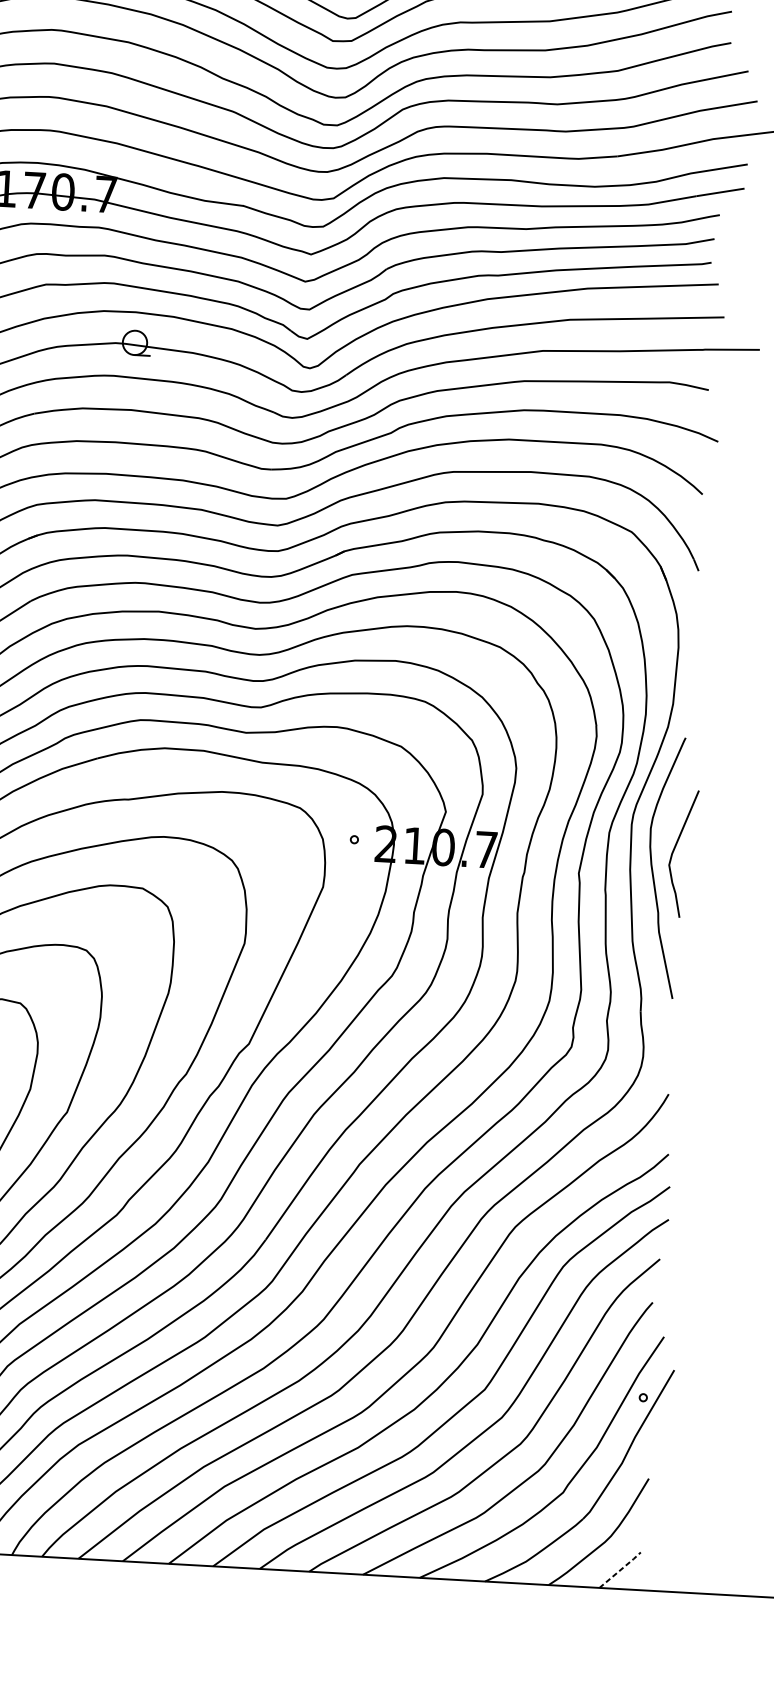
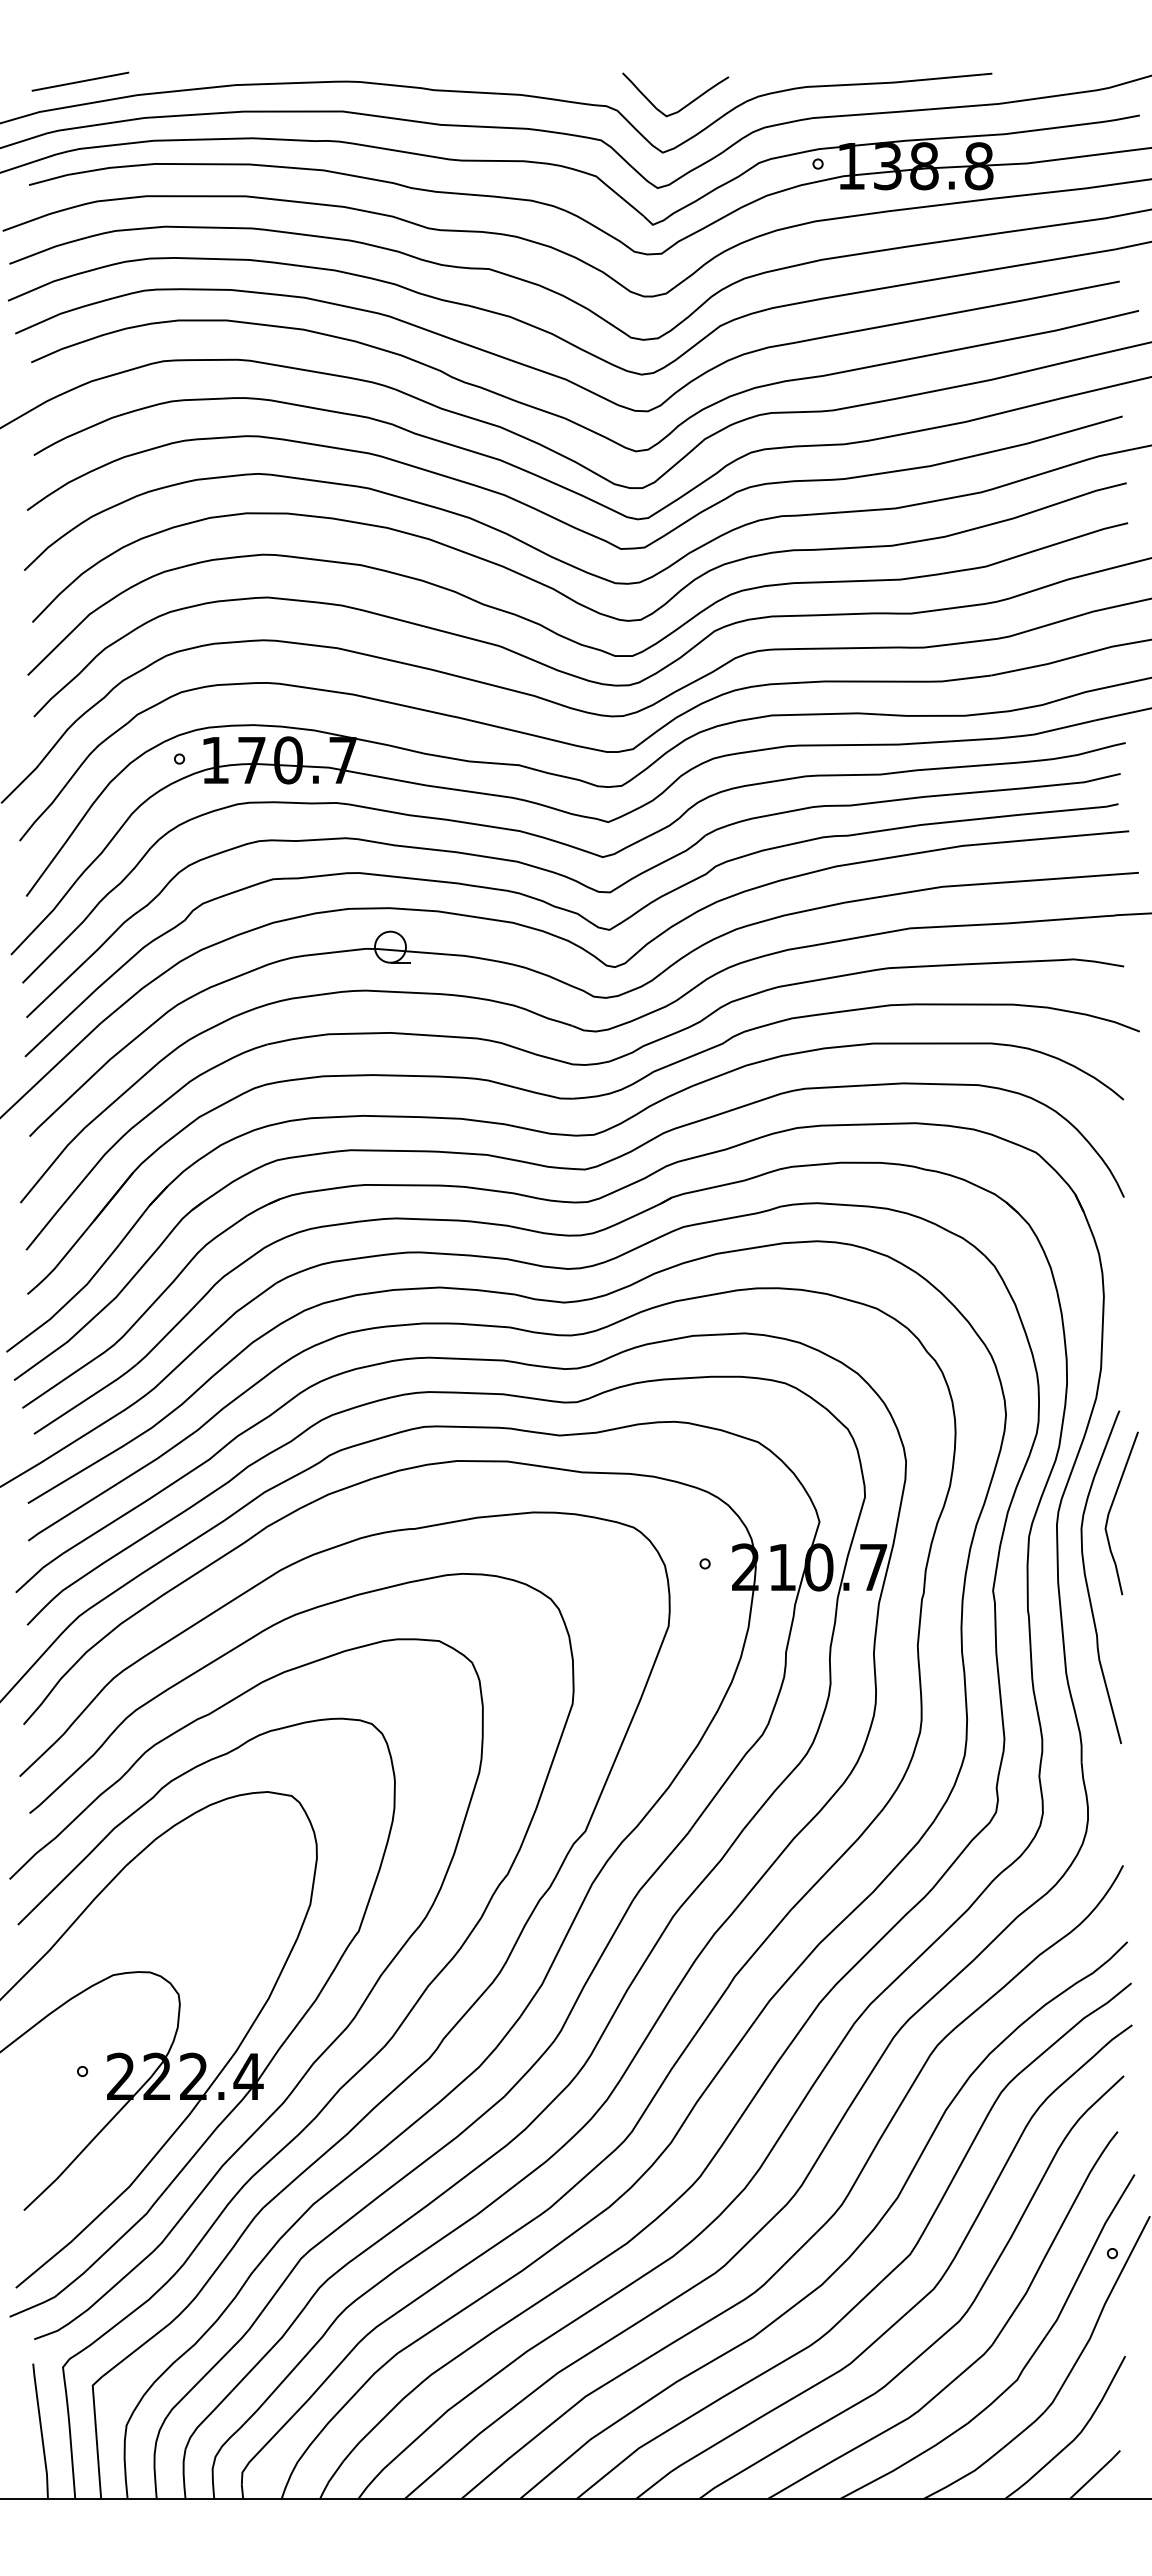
curve: (674, 850) -> (1111, 1509), moved
line: (620, 1570) -> (1095, 2474), dashed -> solid

